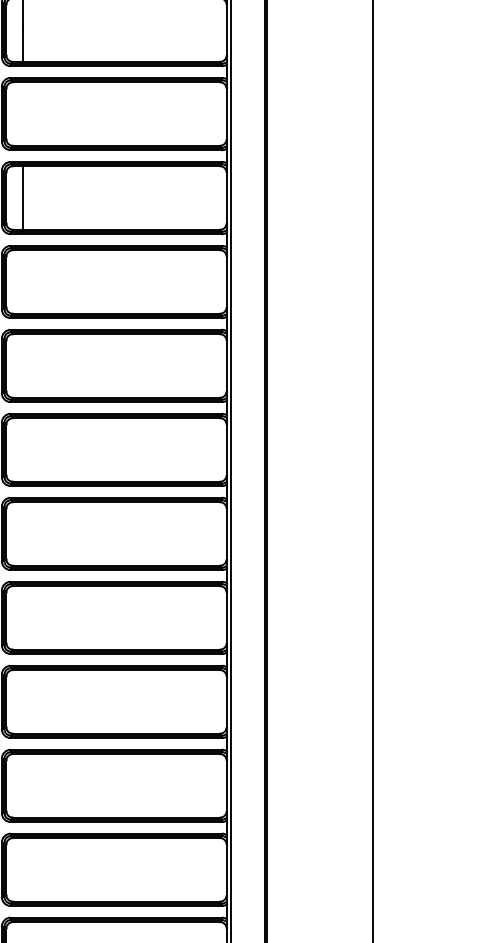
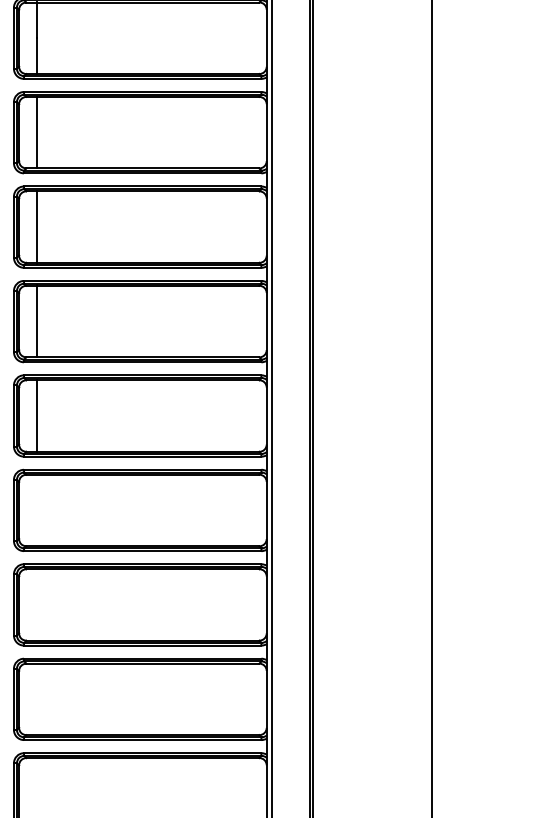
line: (22, 113) -> (37, 132), added
line: (22, 281) -> (37, 321), added
line: (22, 365) -> (37, 415), added

